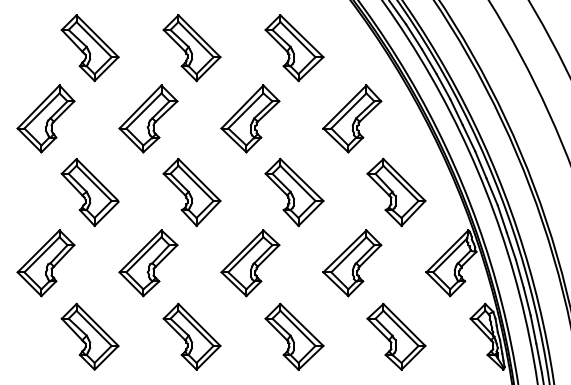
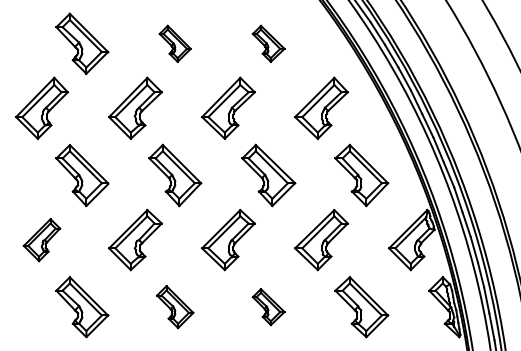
part: (191, 48) -> (174, 44), size x0.6
part: (294, 48) -> (268, 44), size x0.6
part: (45, 263) -> (41, 240), size x0.7
part: (191, 336) -> (174, 306), size x0.7
part: (294, 336) -> (268, 306), size x0.6

